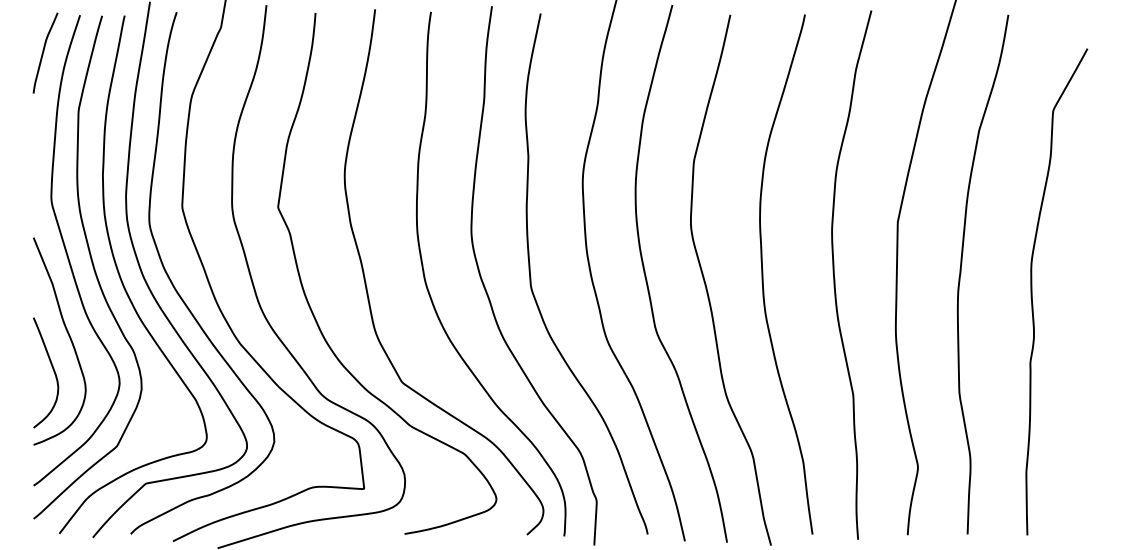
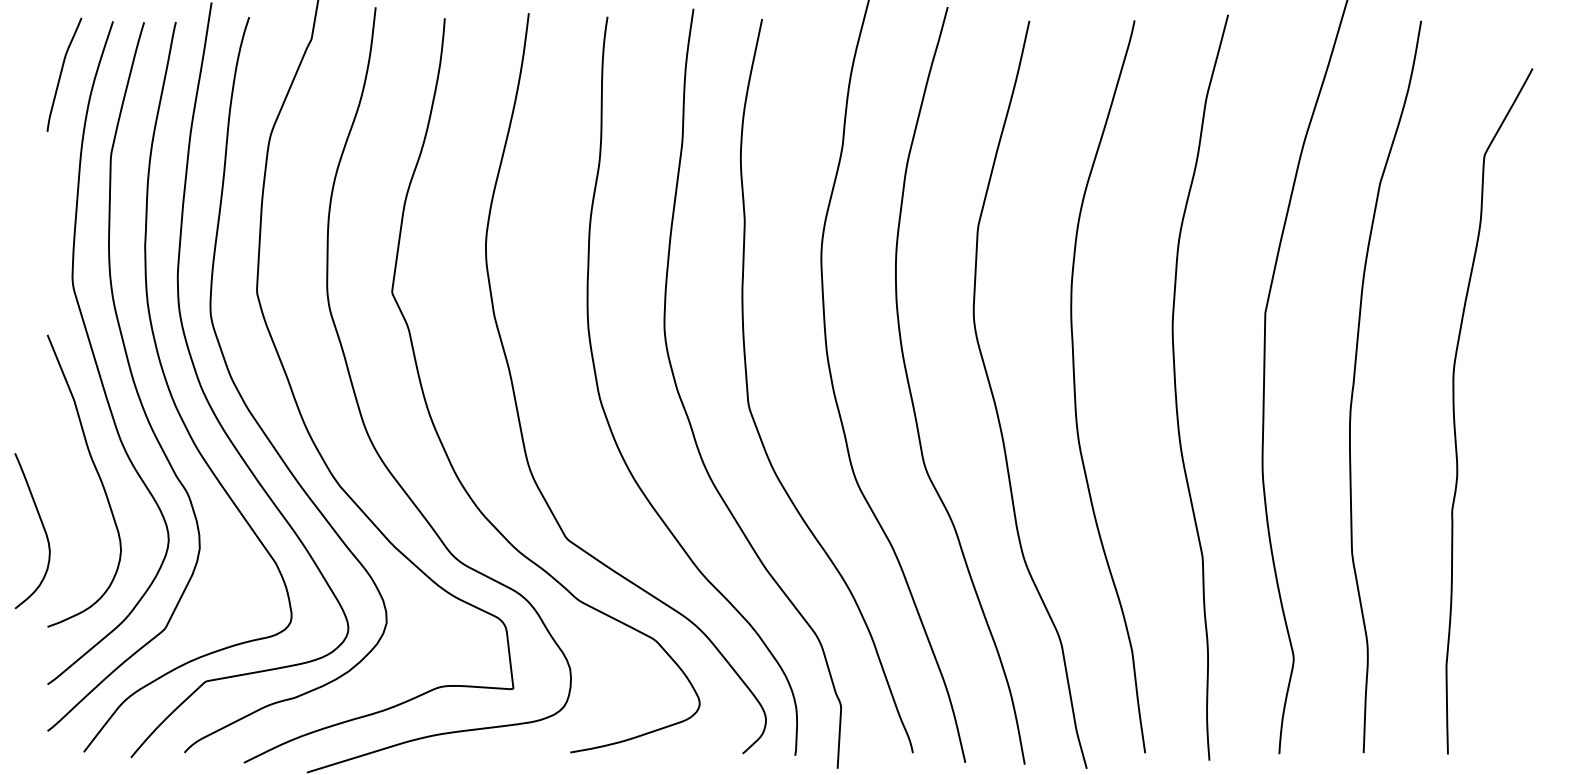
curve: (52, 369) -> (41, 526), moved

